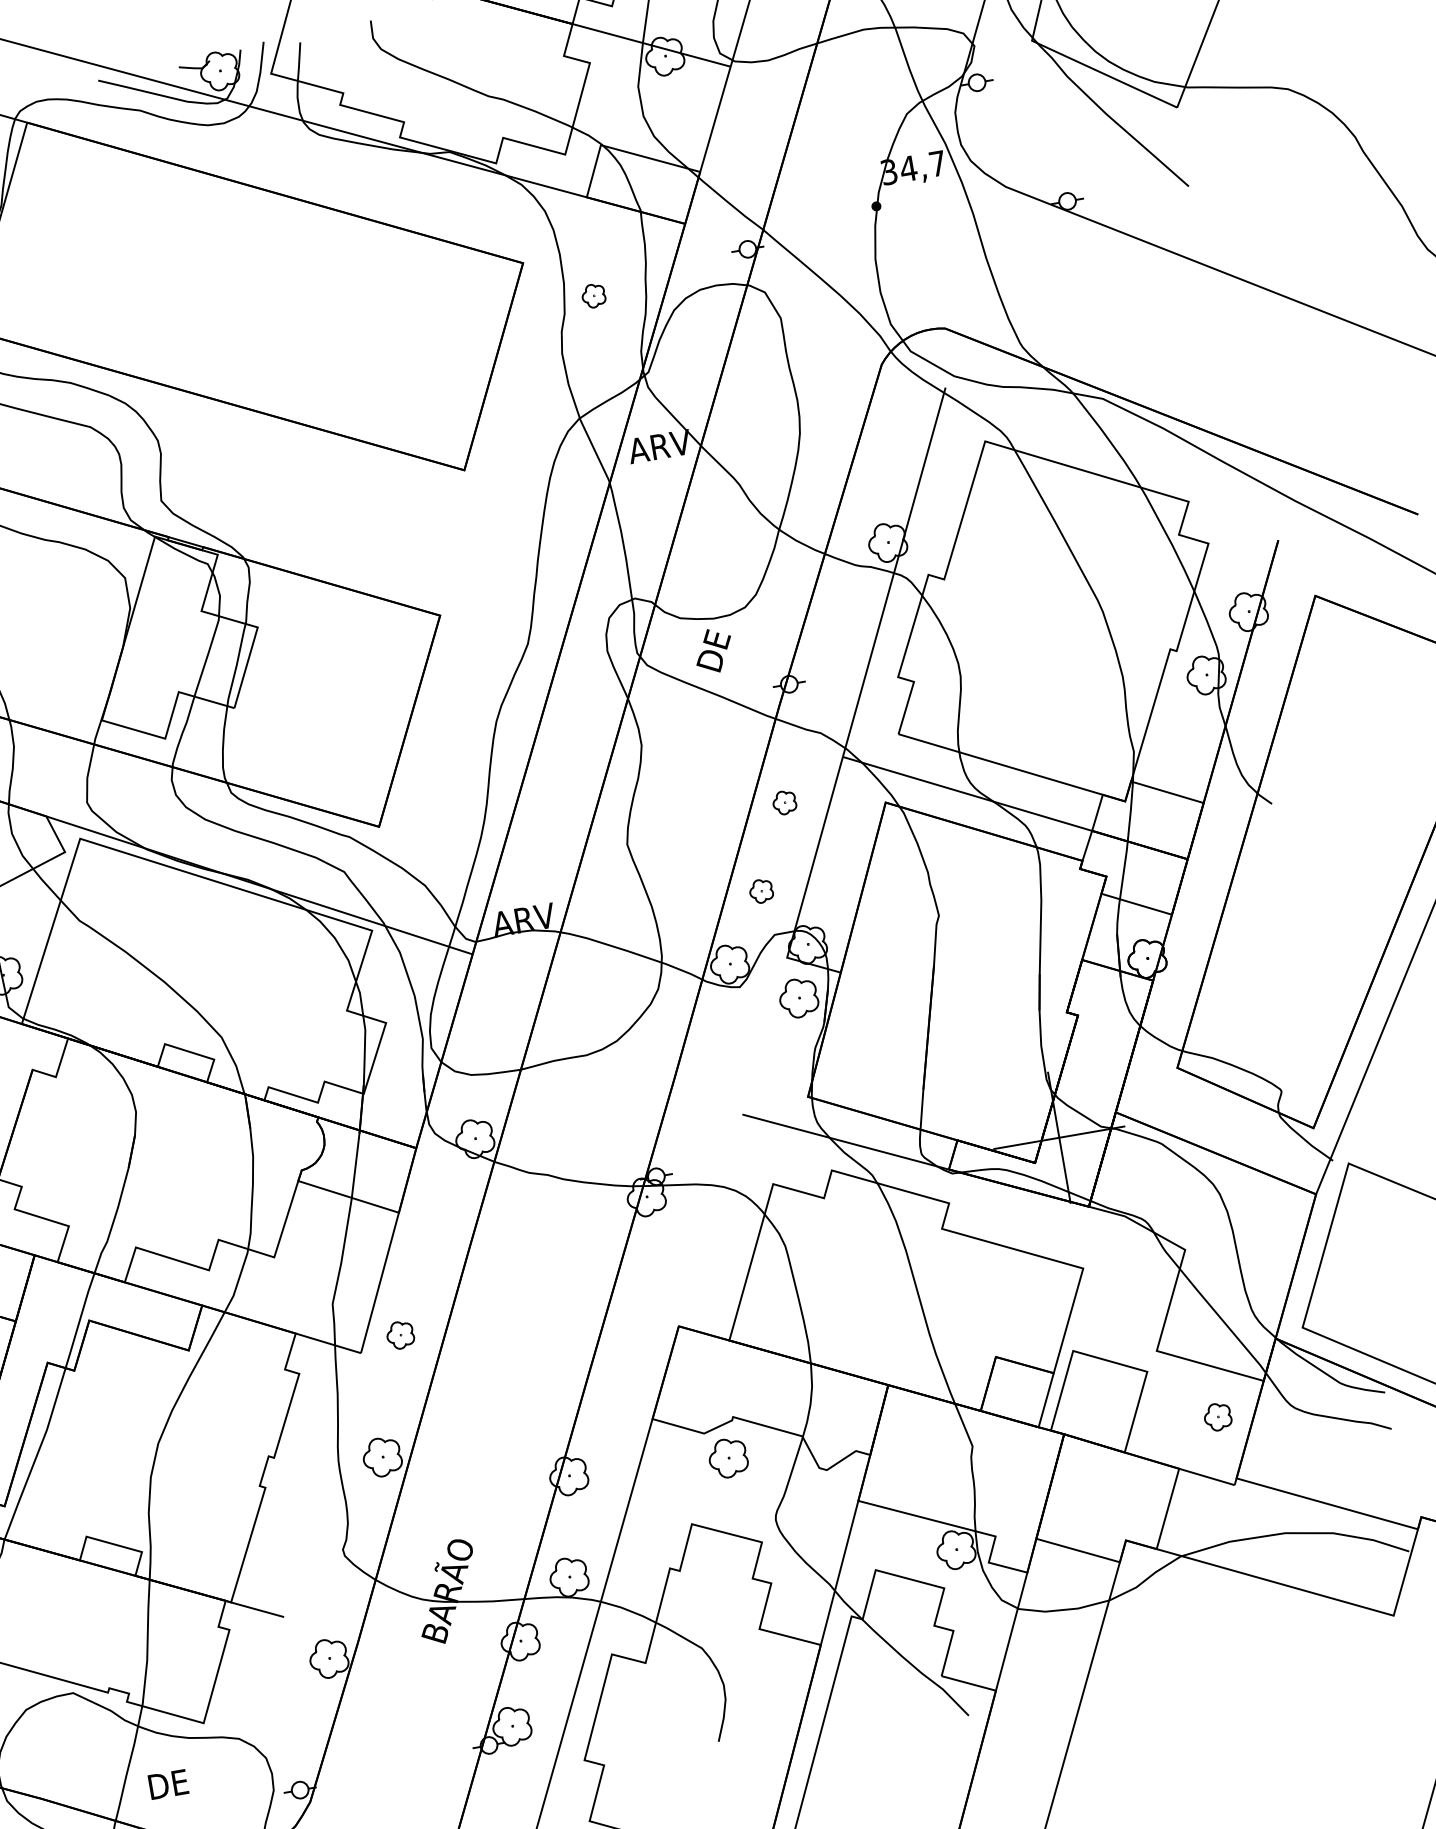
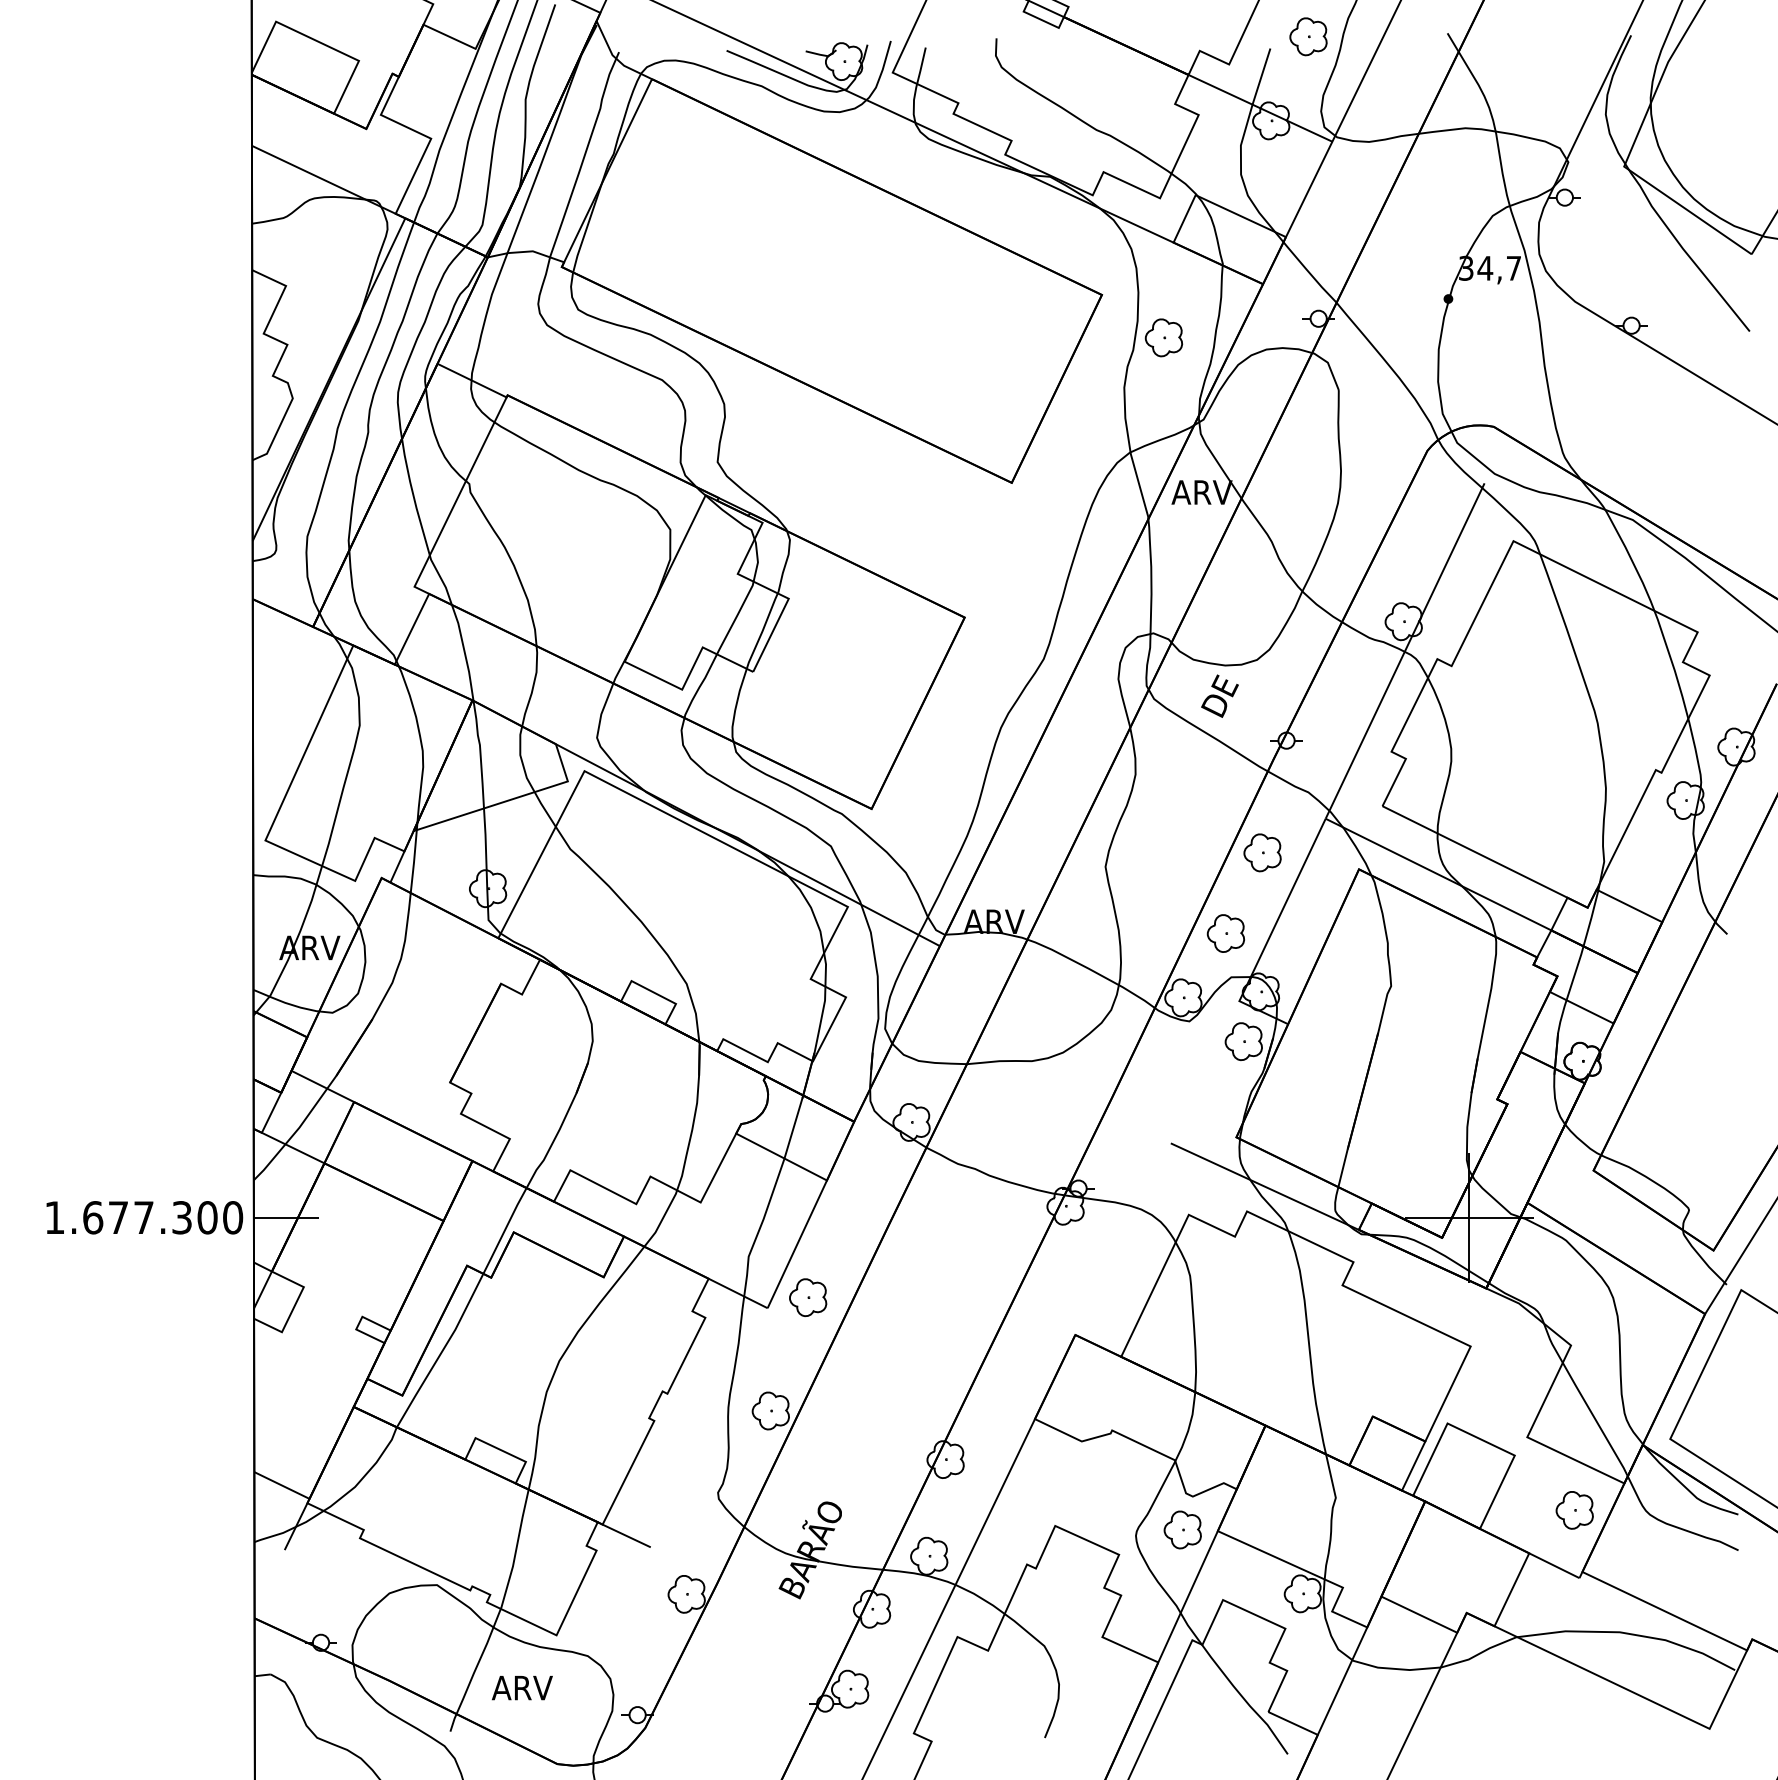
part: (593, 295) -> (1163, 337), size x1.67
part: (784, 802) -> (1262, 852), size x1.67
part: (761, 891) -> (1225, 933), size x1.67
part: (400, 1335) -> (808, 1297), size x1.43
part: (1217, 1417) -> (1574, 1510), size x1.43
part: (727, 1457) -> (1182, 1529), moved
text: (177, 1782) -> (521, 1687), DE -> ARV

